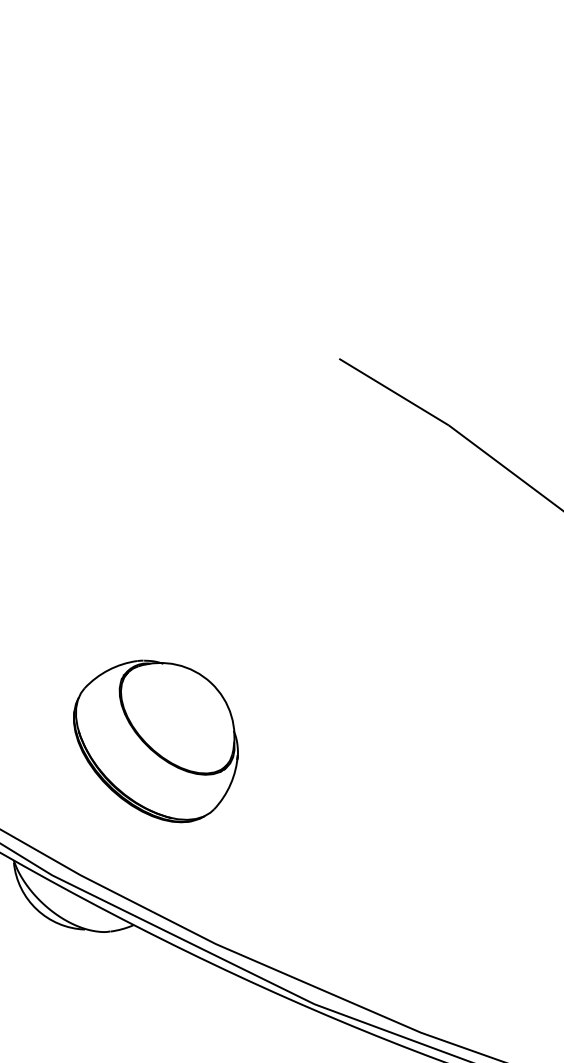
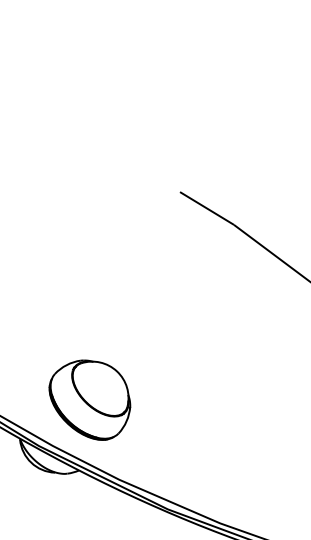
part: (155, 740) -> (89, 399), moved

